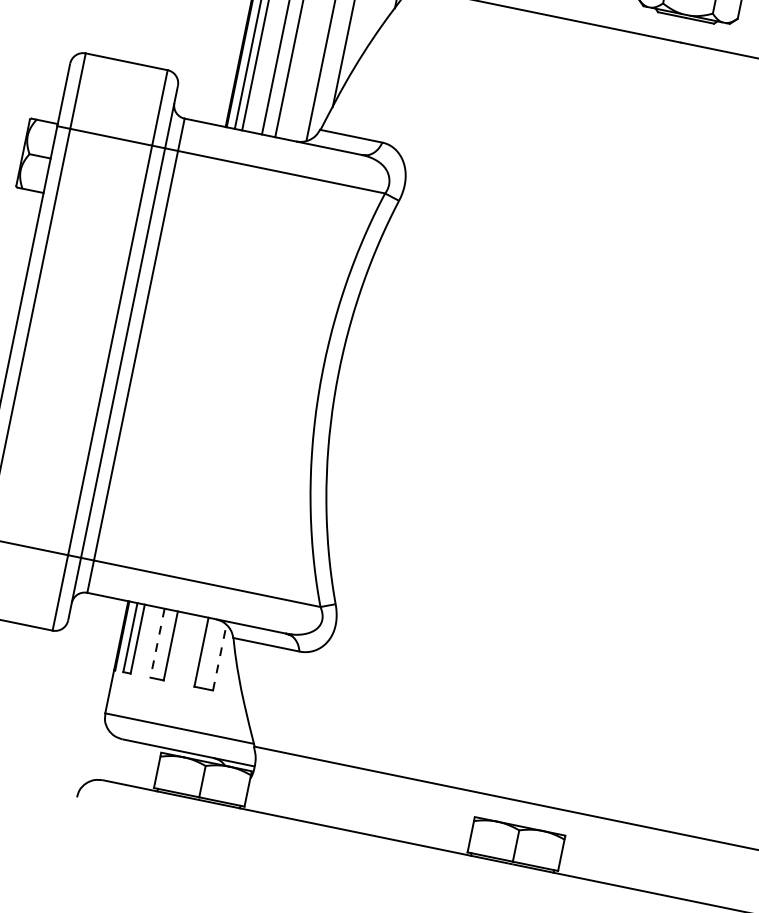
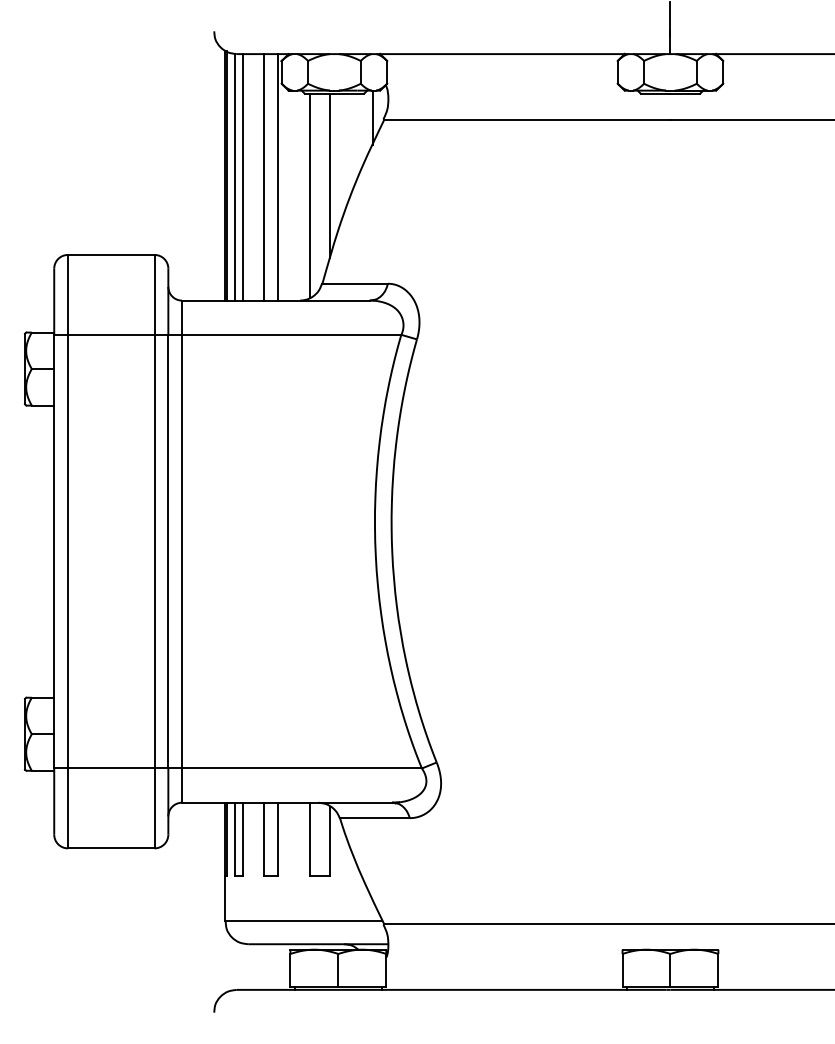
line: (157, 643) -> (263, 839), dashed -> solid
line: (220, 658) -> (330, 841), dashed -> solid

